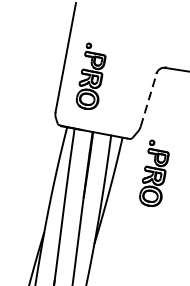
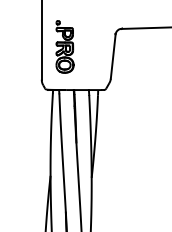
line: (149, 98) -> (113, 55), dashed -> solid
part: (154, 173) -> (128, 113), removed

